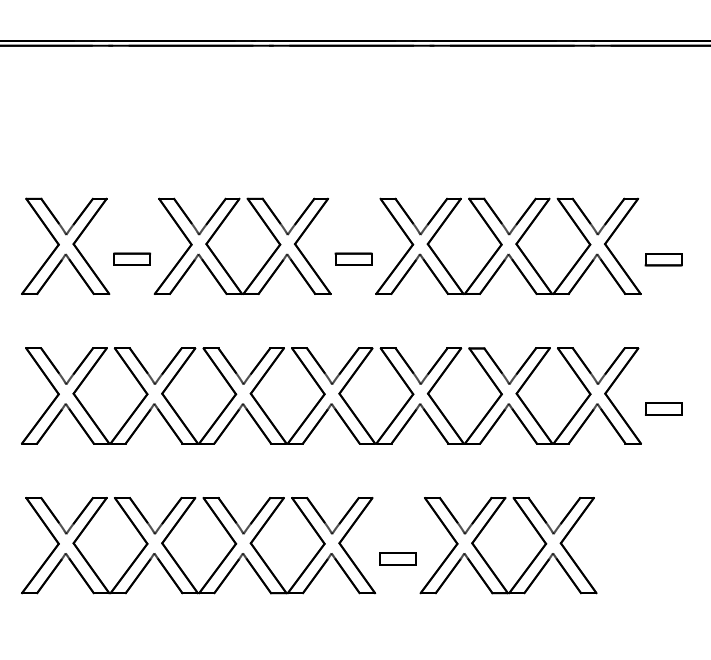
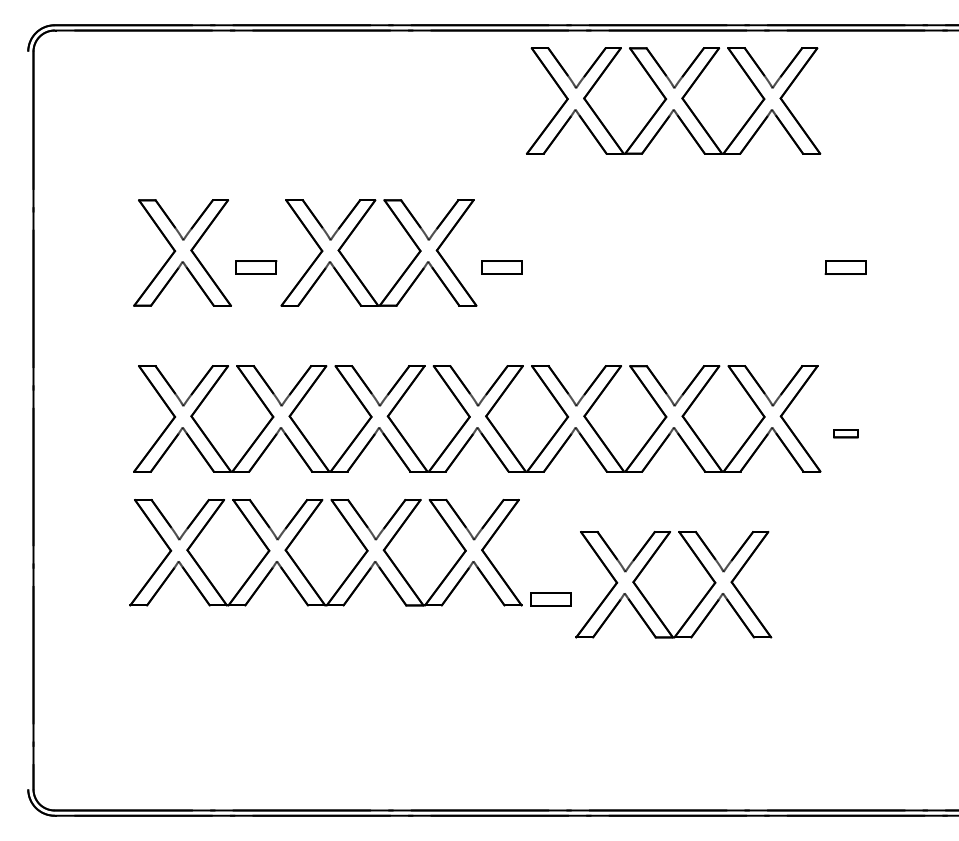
part: (508, 245) -> (673, 100), moved
part: (663, 409) -> (845, 433), size x0.6
part: (175, 559) -> (300, 568), moved

